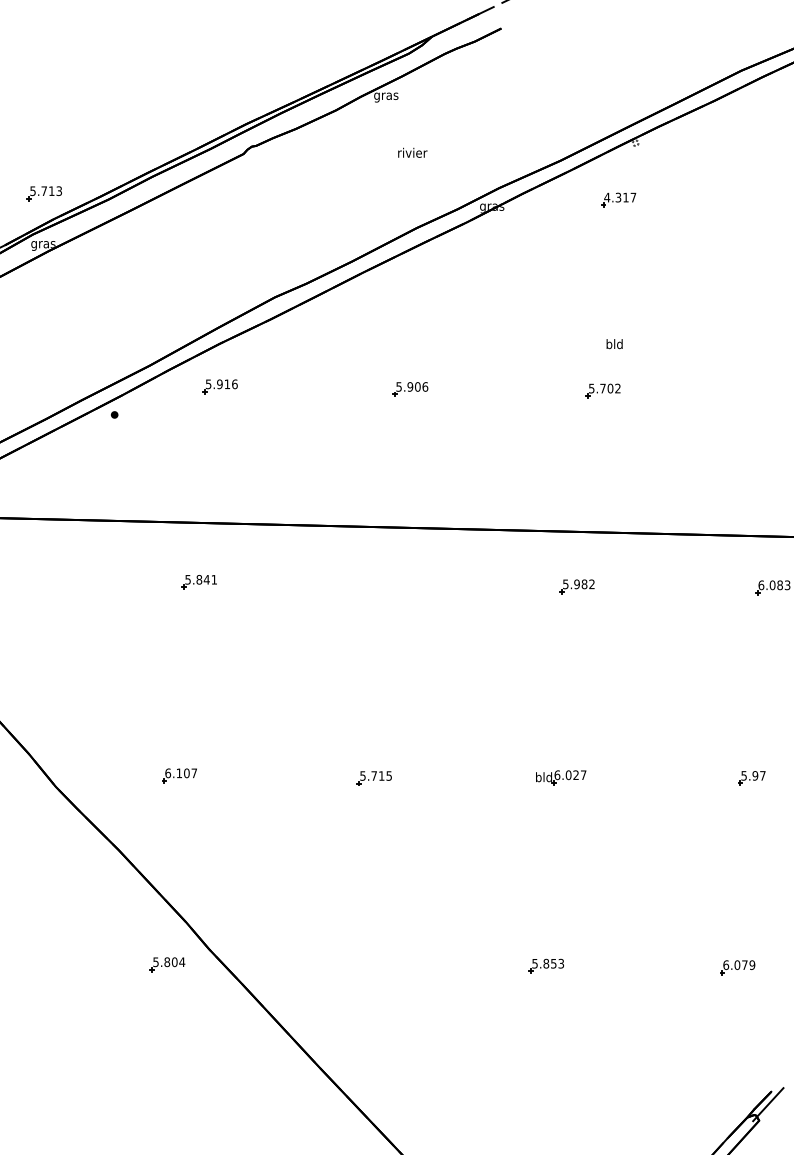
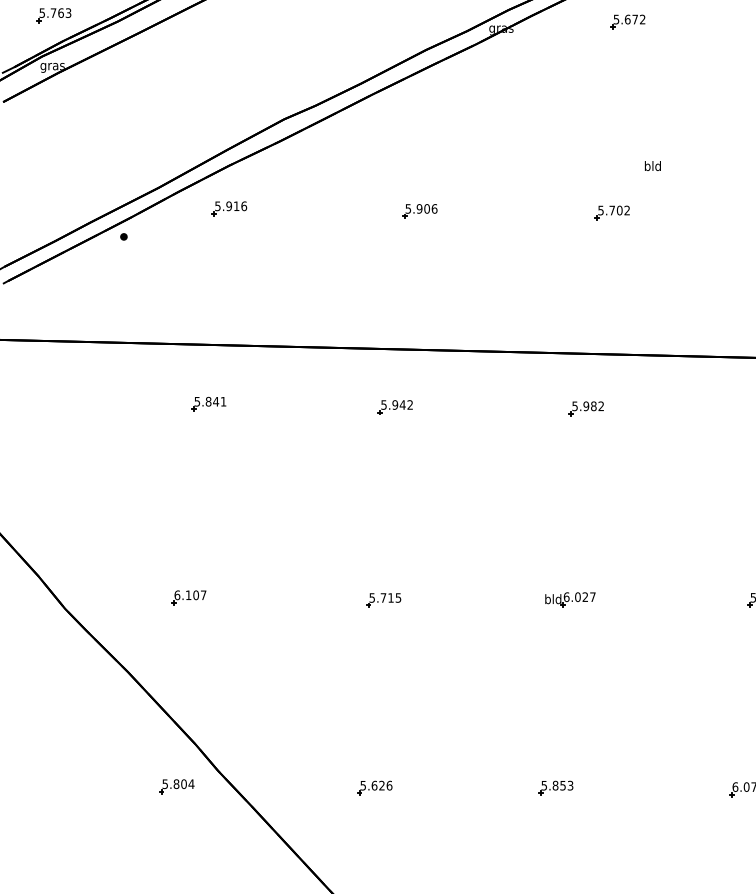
text: (51, 190) -> (60, 12), 5.713 -> 5.763
text: (620, 197) -> (629, 19), 4.317 -> 5.672
text: (614, 344) -> (652, 166), moved
part: (385, 585) -> (394, 407), added
part: (365, 965) -> (374, 787), added

